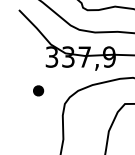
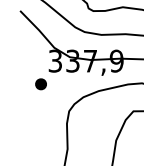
part: (38, 91) -> (40, 84), moved

